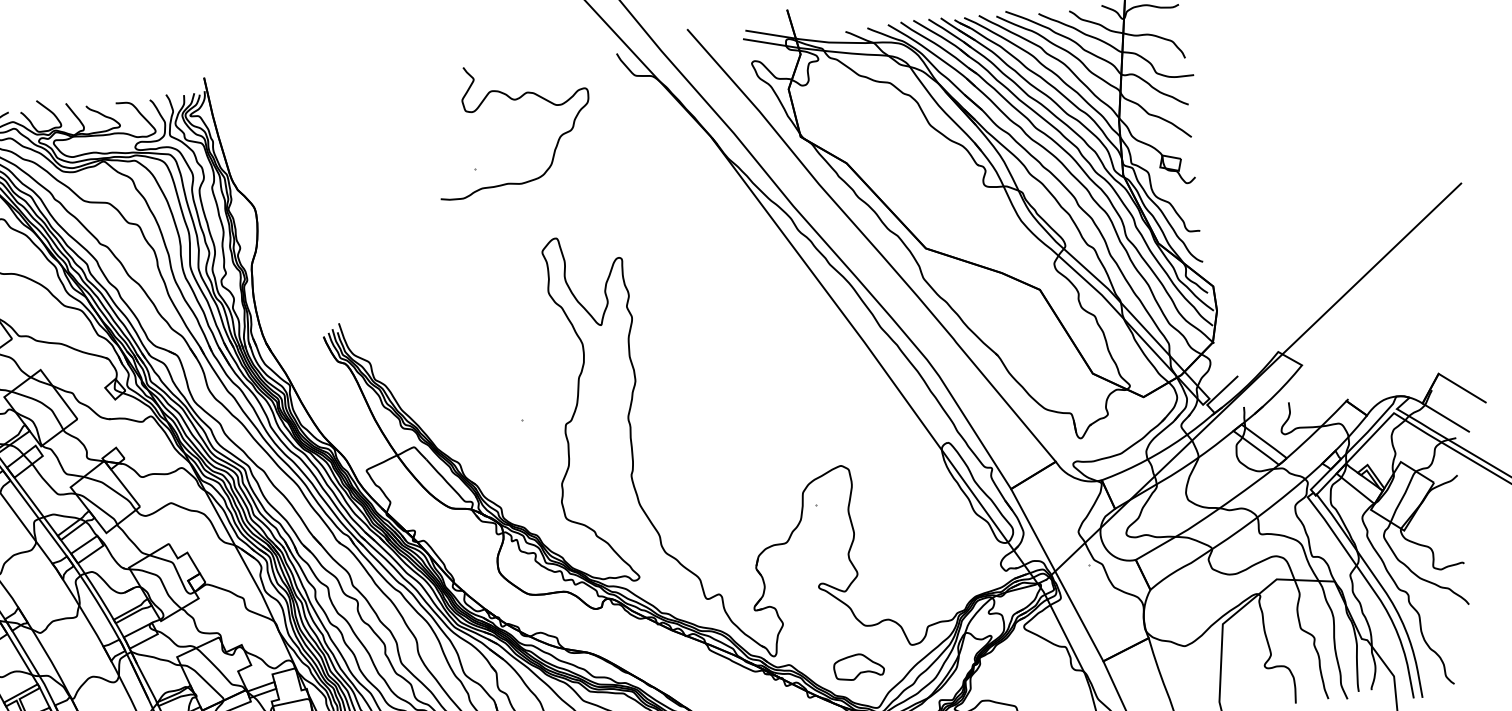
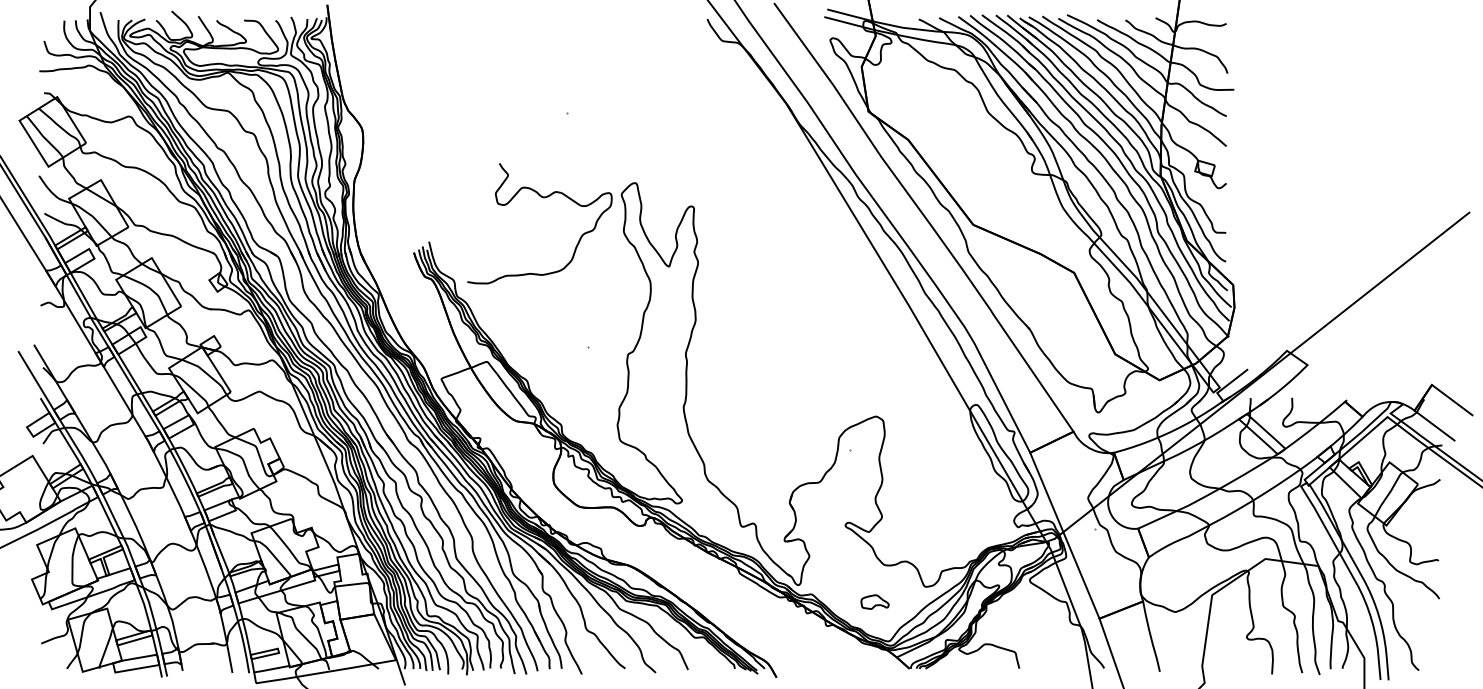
curve: (514, 100) -> (543, 198), moved
part: (858, 666) -> (874, 601), size x0.6

